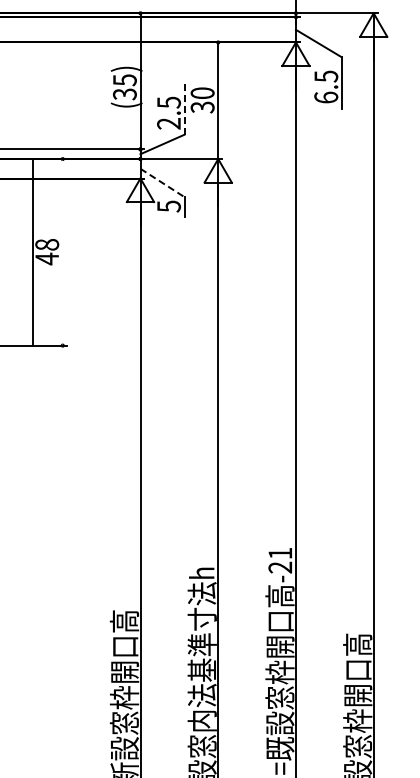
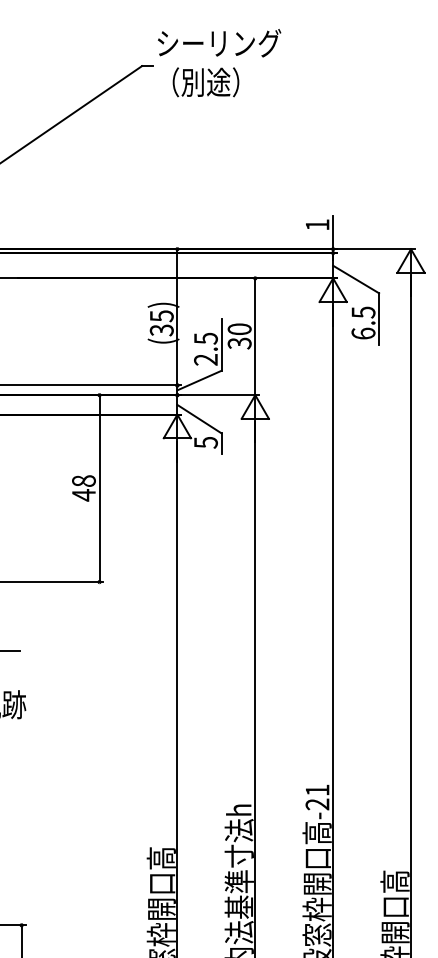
line: (184, 109) -> (221, 345), dashed -> solid
line: (162, 183) -> (199, 419), dashed -> solid
line: (32, 252) -> (99, 488), moved

